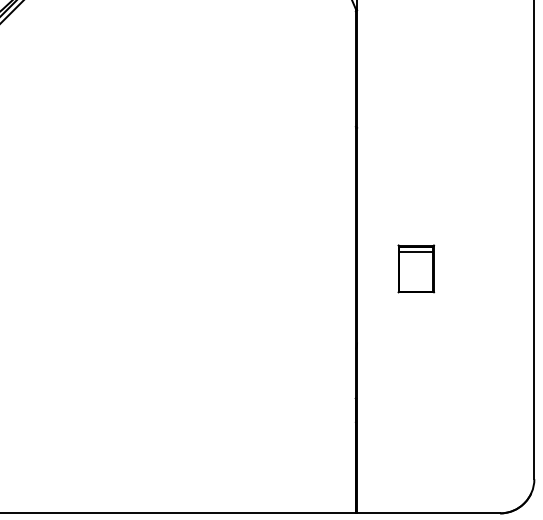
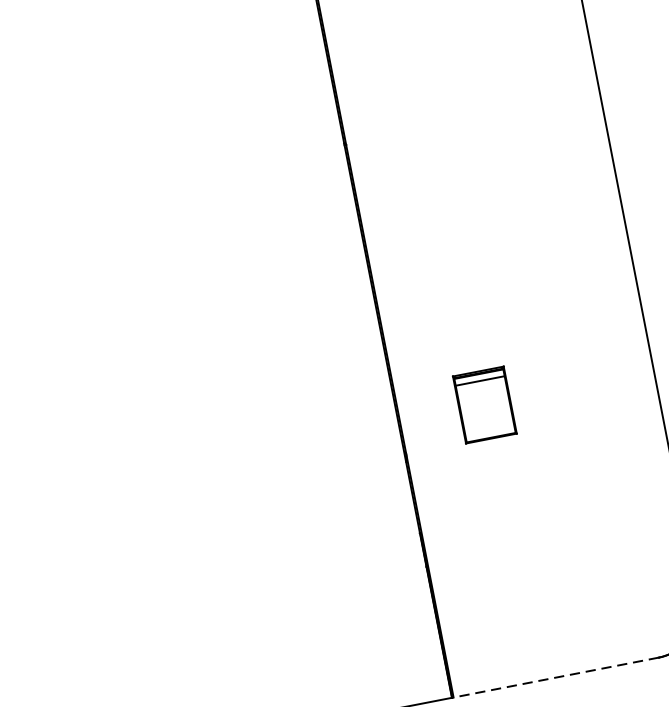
part: (416, 268) -> (485, 404), moved
line: (428, 513) -> (556, 677), solid -> dashed

